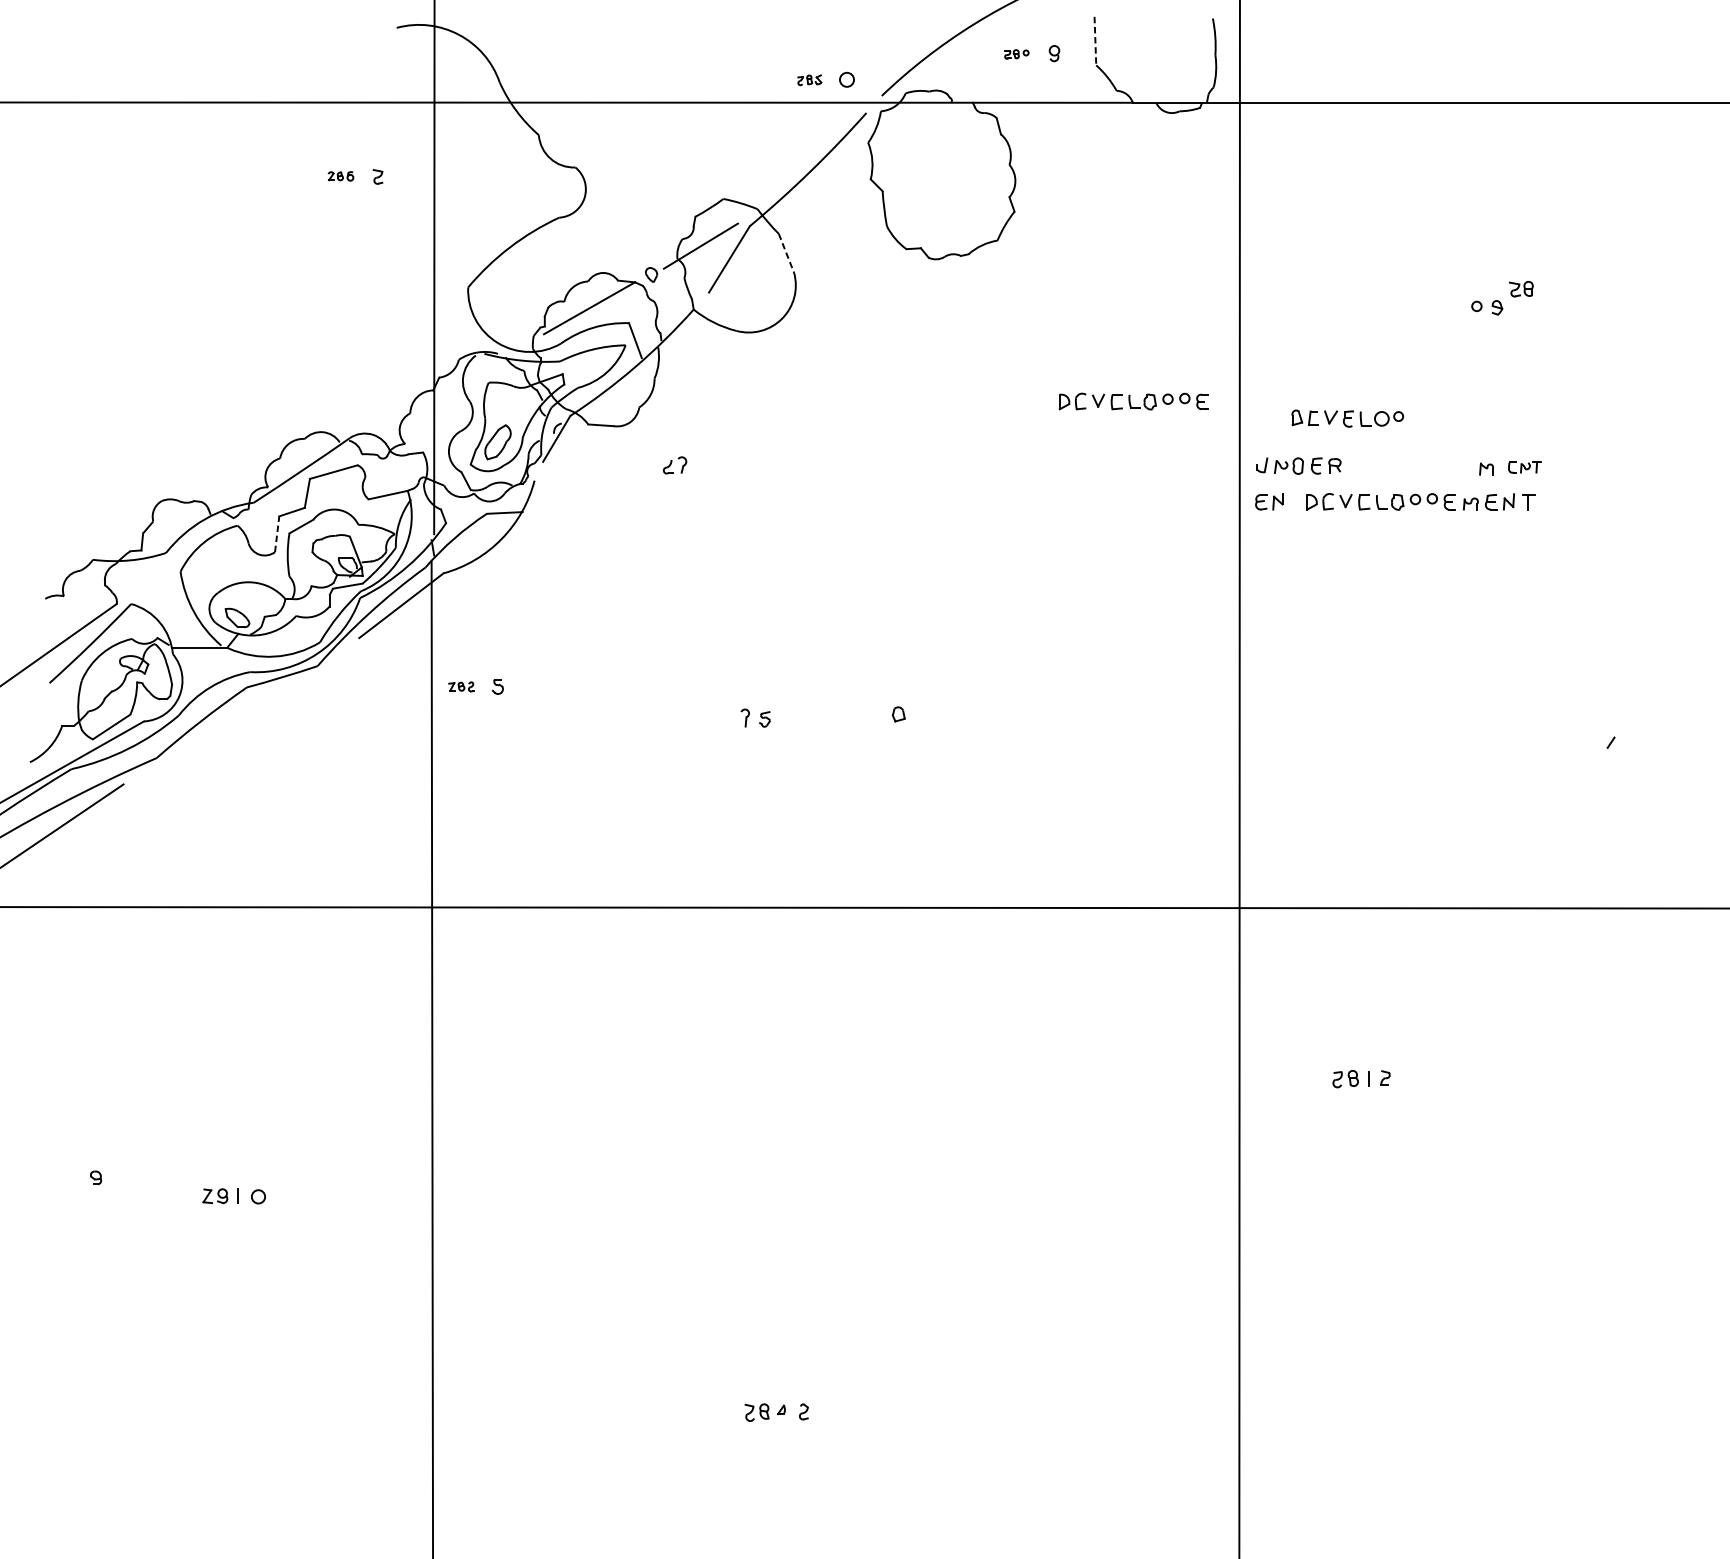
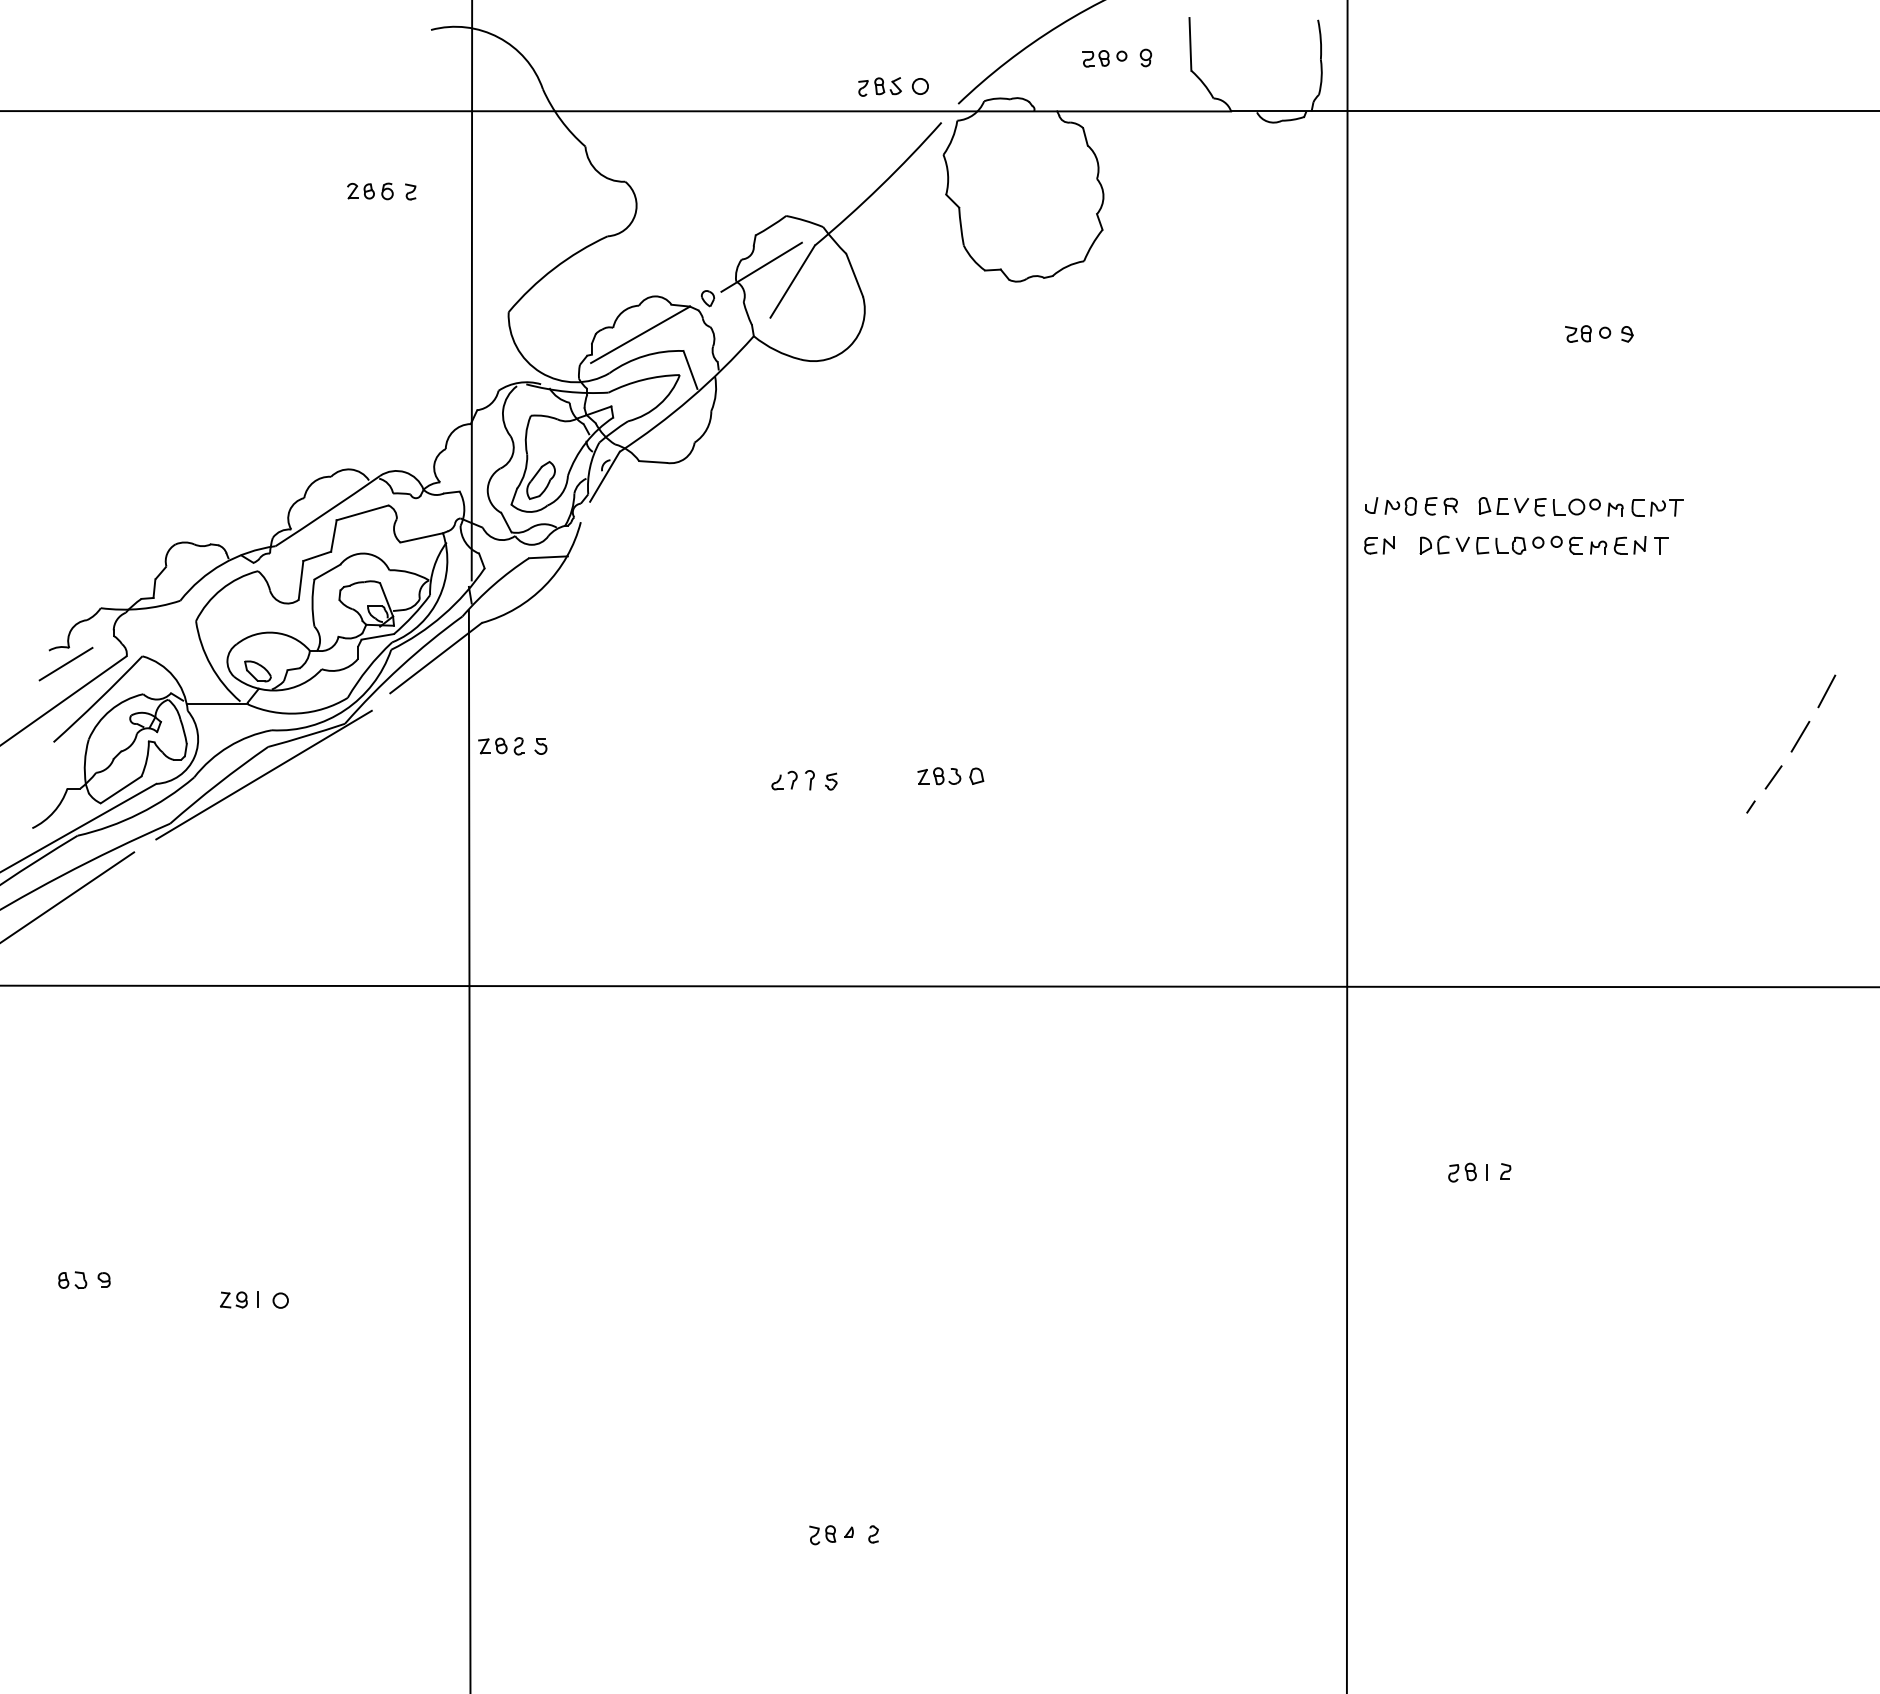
line: (1095, 41) -> (1190, 44), dashed -> solid
part: (1016, 54) -> (1104, 58), size x1.67
part: (809, 79) -> (879, 86), size x1.67
part: (341, 176) -> (370, 191), size x1.67
line: (786, 253) -> (854, 275), dashed -> solid
part: (1521, 288) -> (1578, 333), moved
part: (1133, 400) -> (1231, 435), removed
part: (1347, 418) -> (1539, 506), moved
part: (675, 465) -> (784, 780), moved
part: (1525, 467) -> (1657, 507), size x1.43
line: (277, 534) -> (301, 580), dashed -> solid
line: (60, 610) -> (65, 663), added
line: (1680, 636) -> (1826, 691), added
line: (1656, 677) -> (1800, 736), added
part: (461, 687) -> (501, 746), size x1.67
line: (242, 712) -> (263, 774), added
part: (864, 714) -> (939, 776), added
line: (1631, 715) -> (1773, 777), added
part: (66, 1178) -> (72, 1280), added

